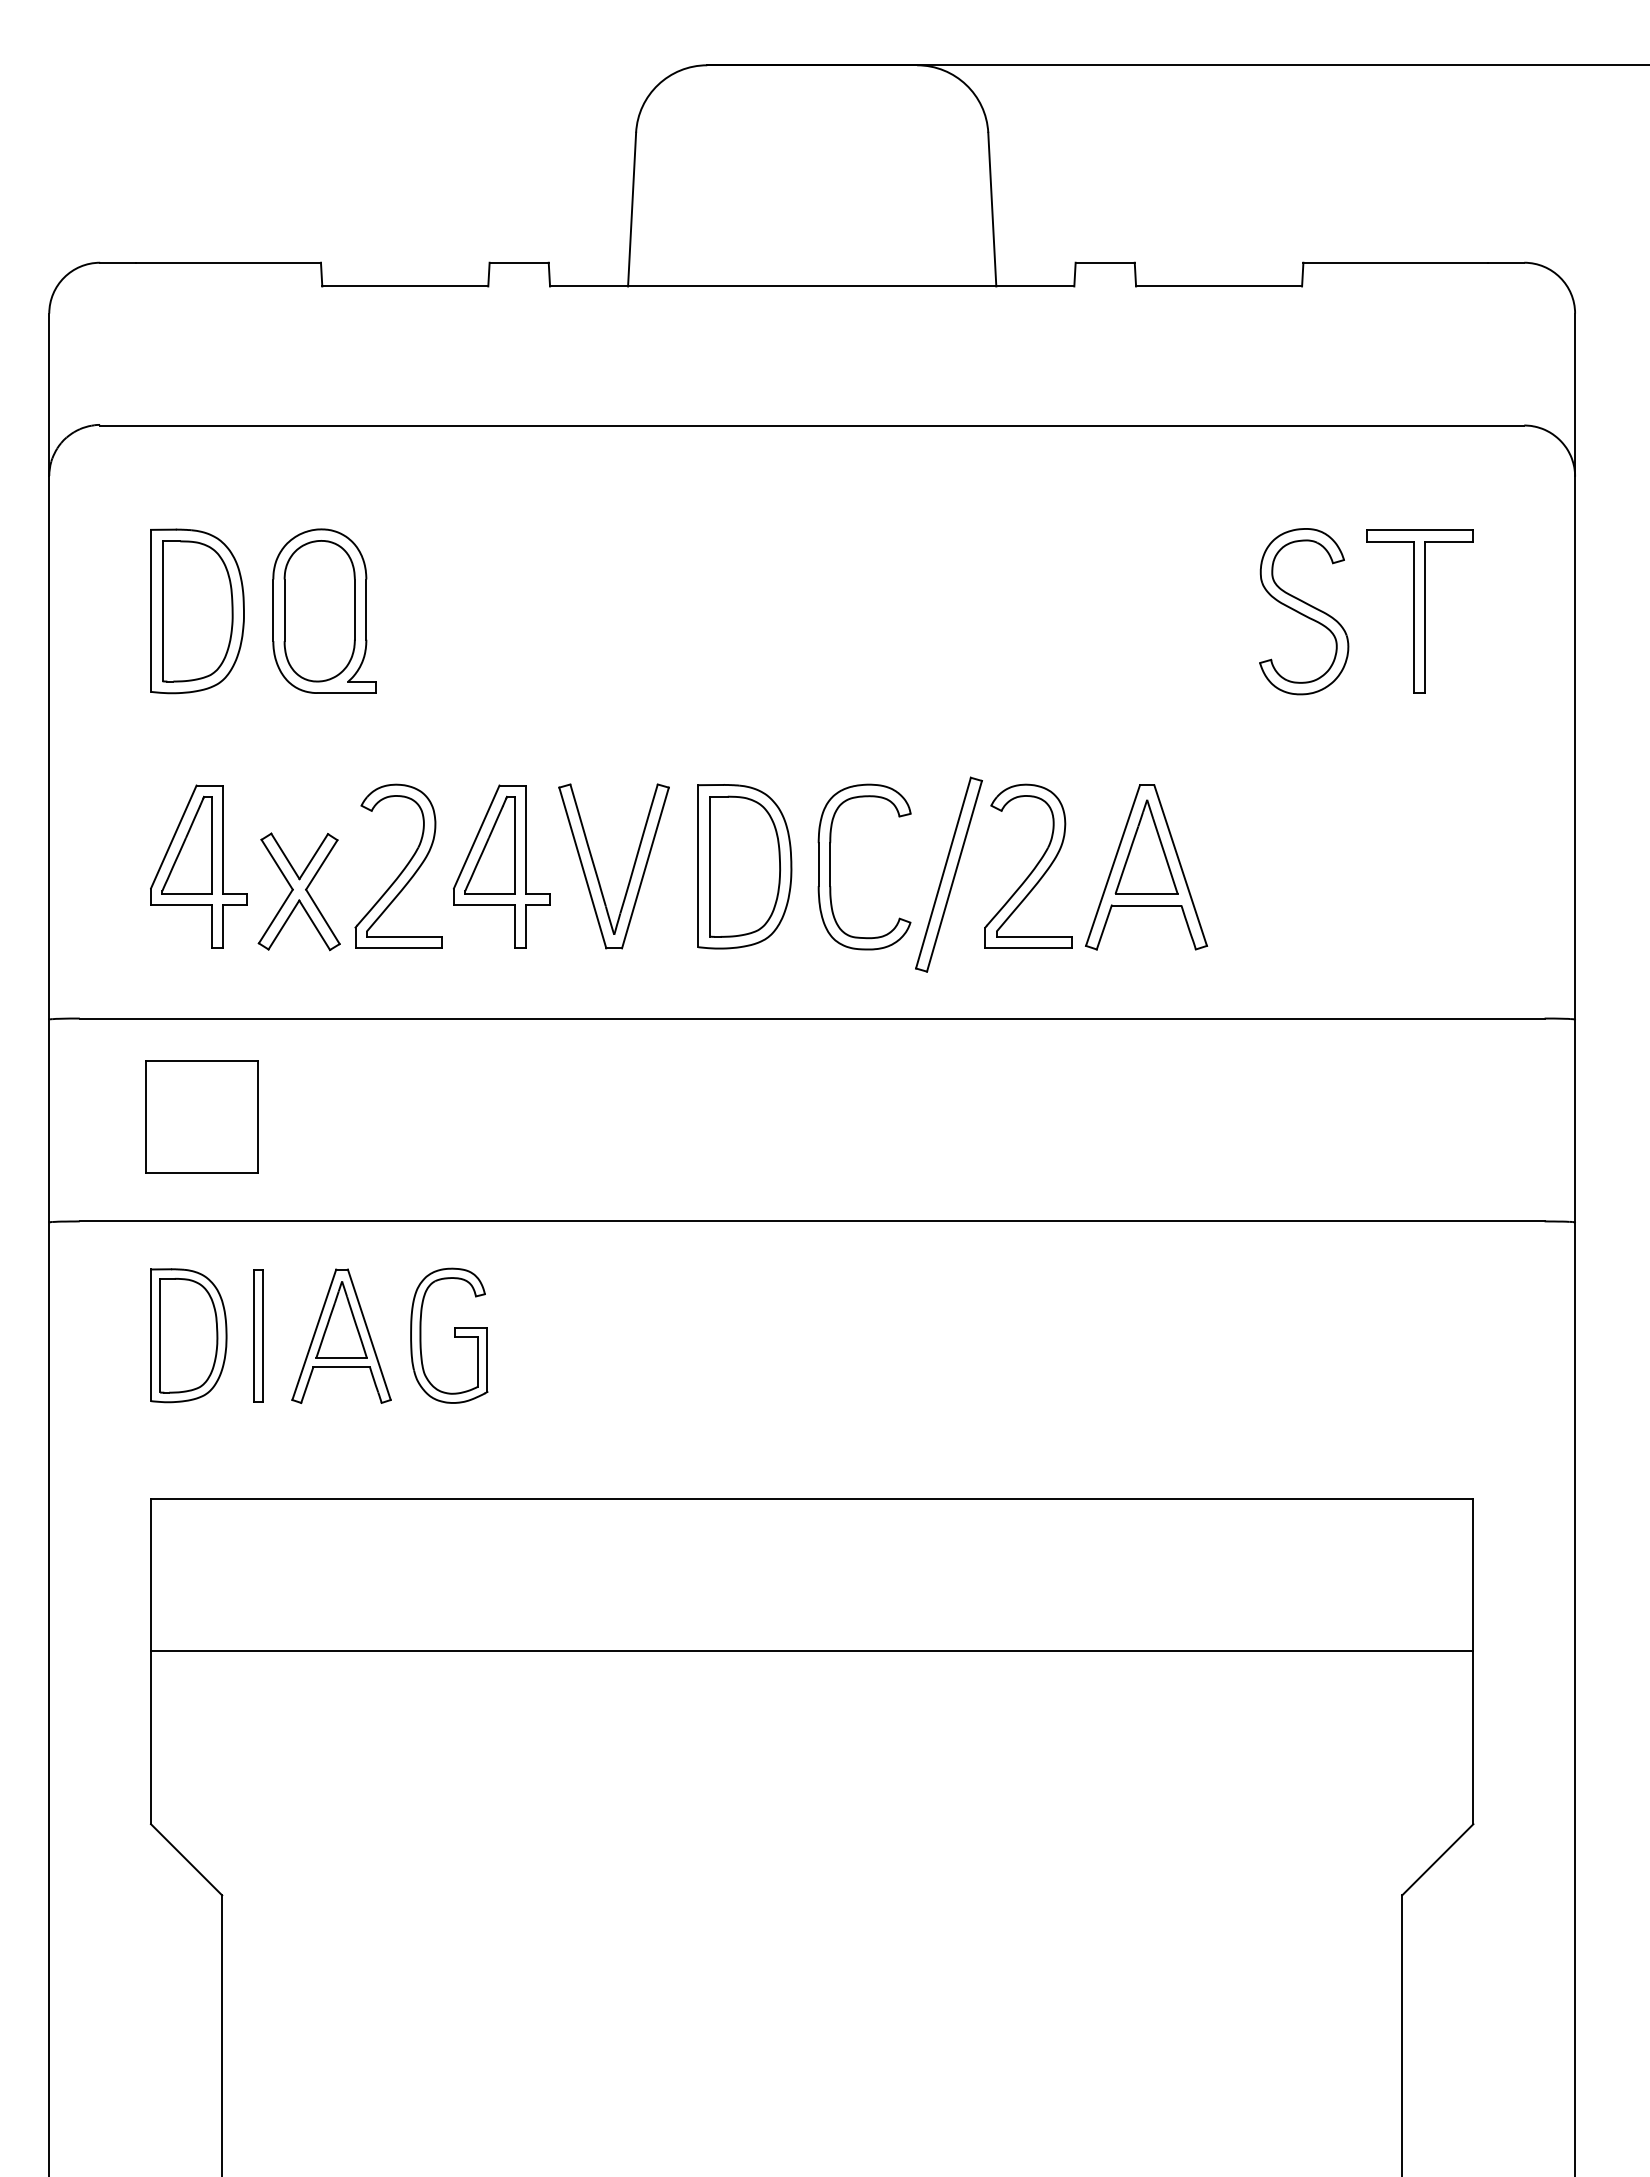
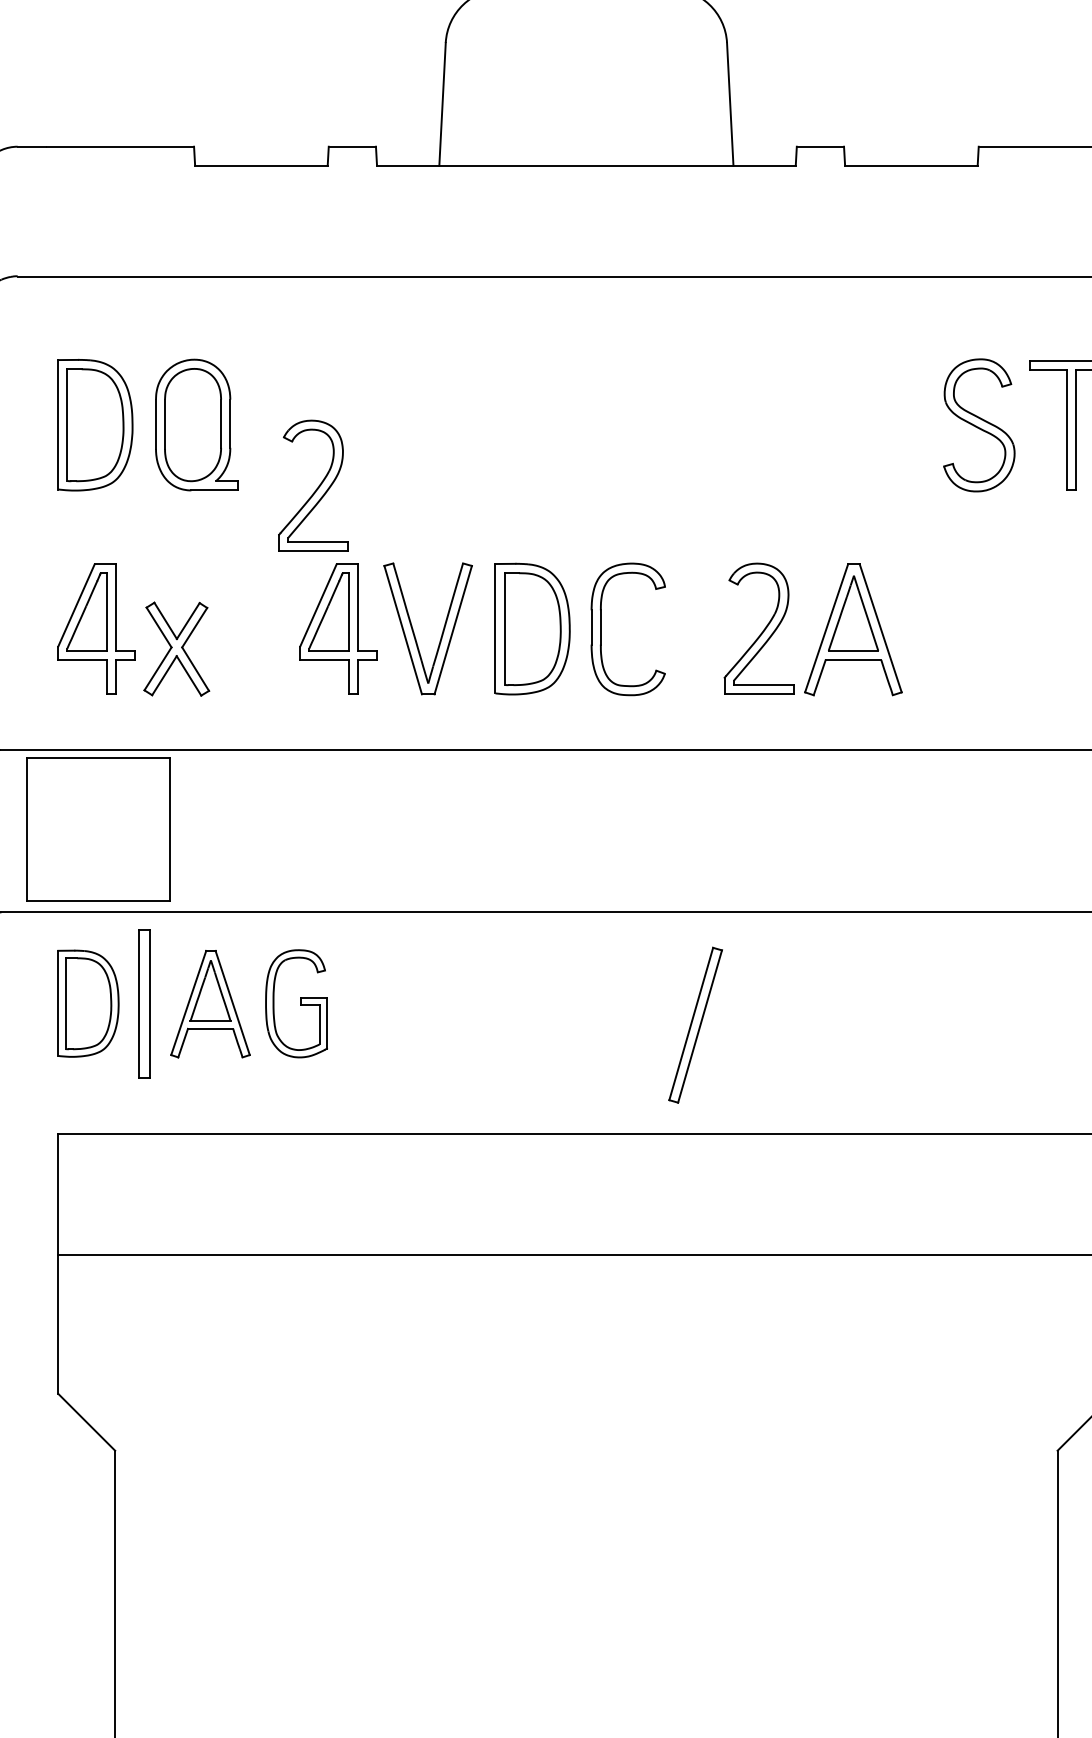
part: (398, 865) -> (313, 485), moved
part: (948, 874) -> (695, 1025), moved
part: (201, 1116) -> (98, 828), size x1.6
part: (258, 1335) -> (144, 1003), size x1.4

